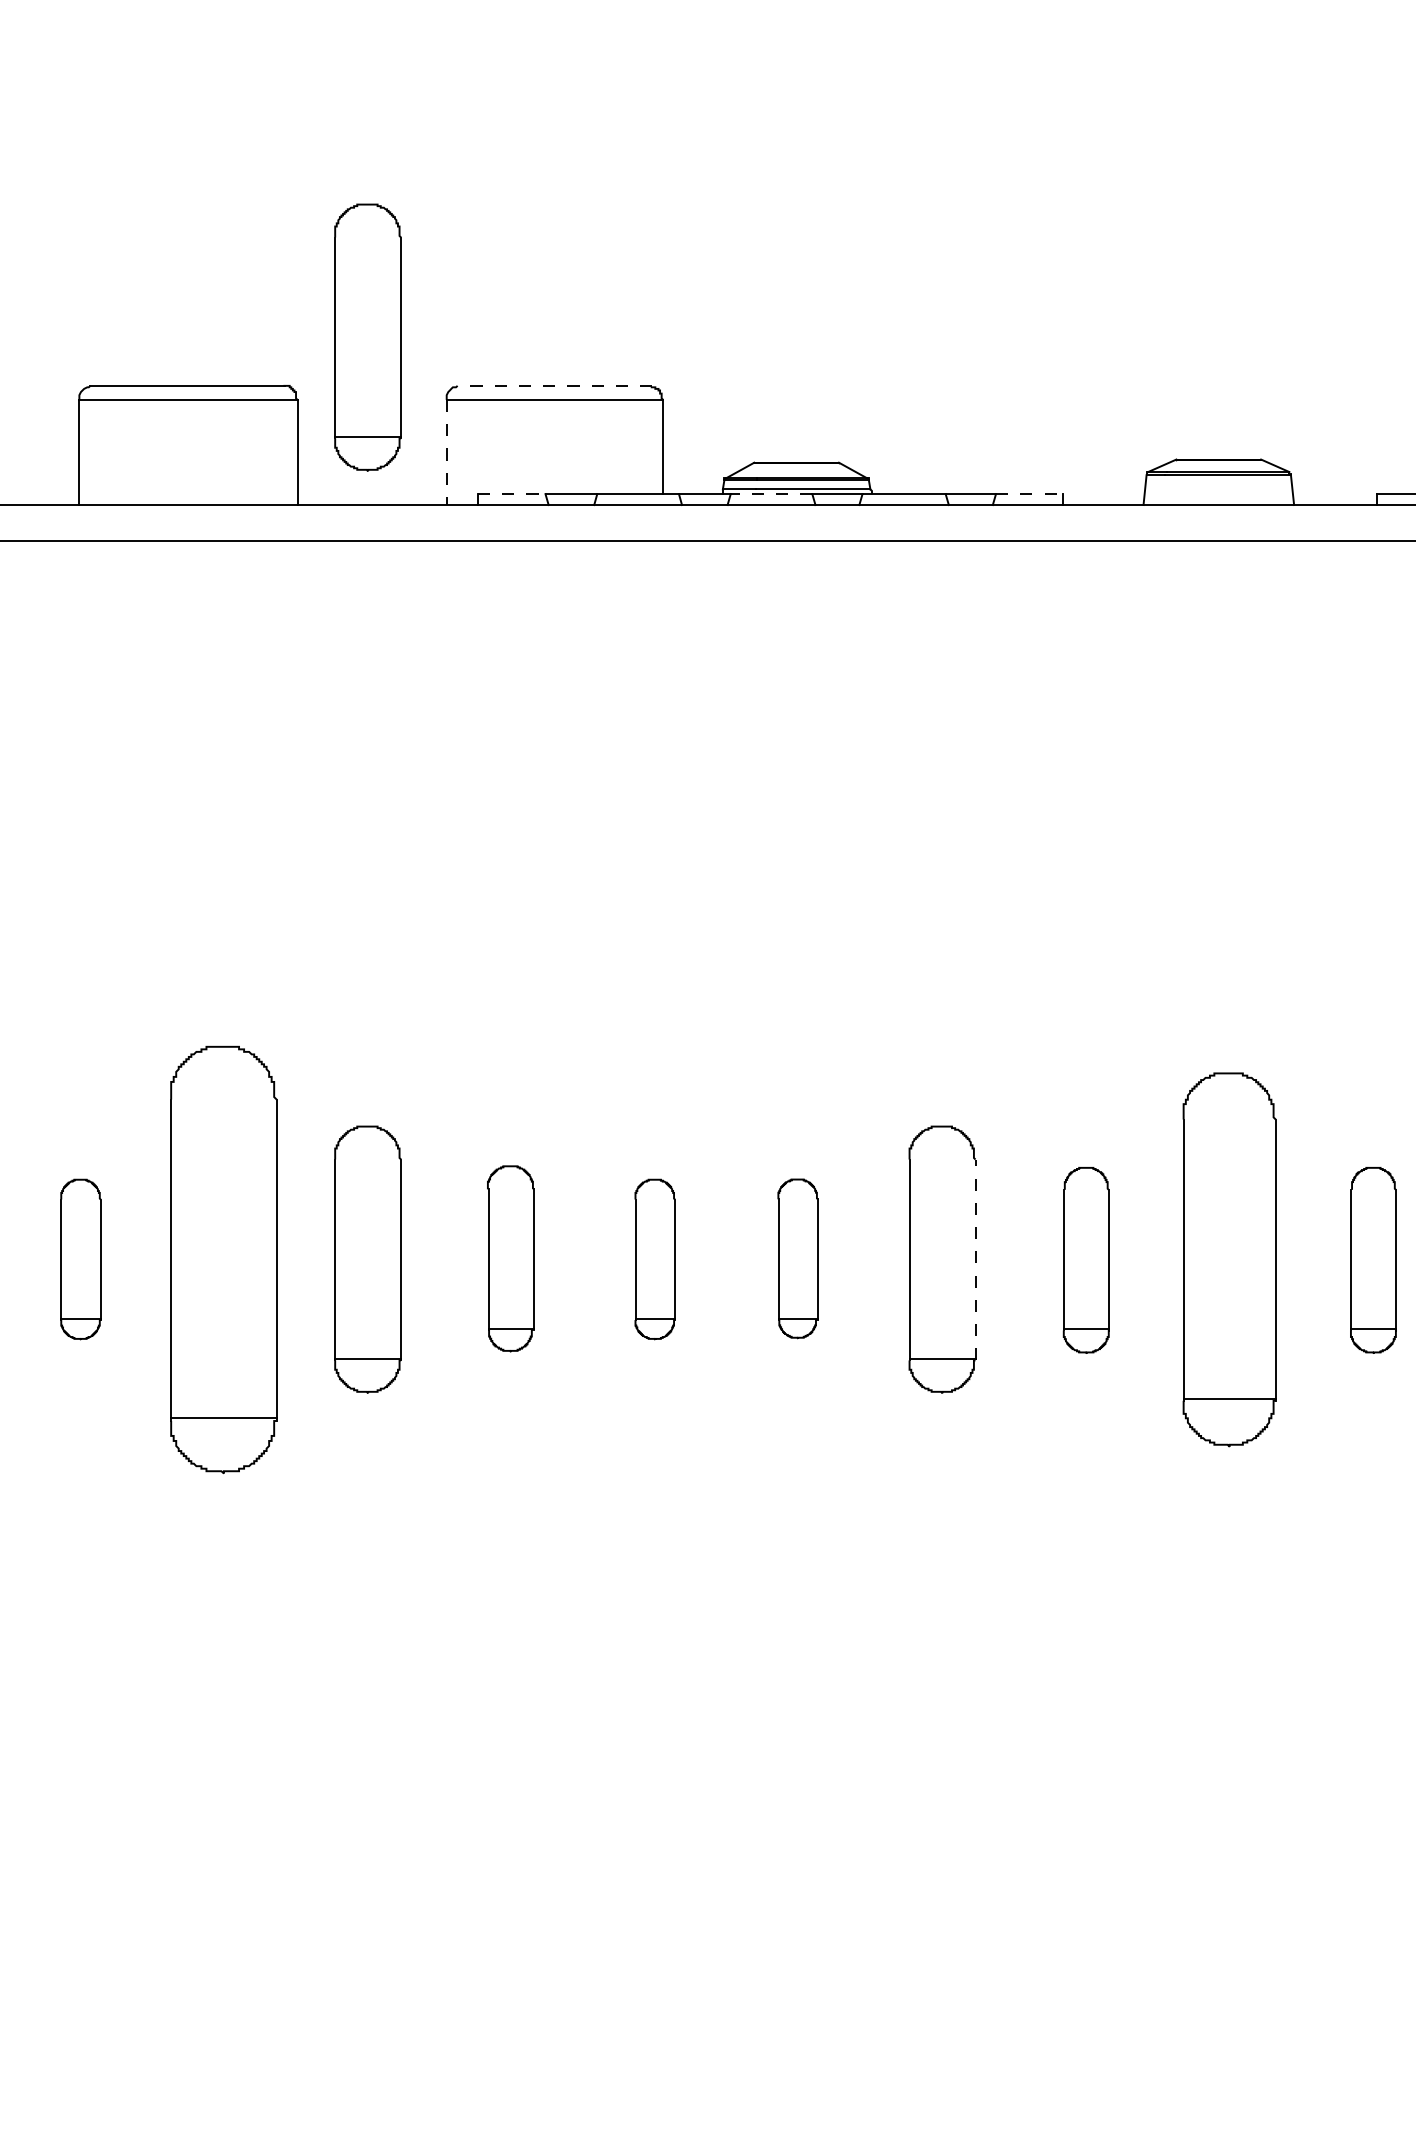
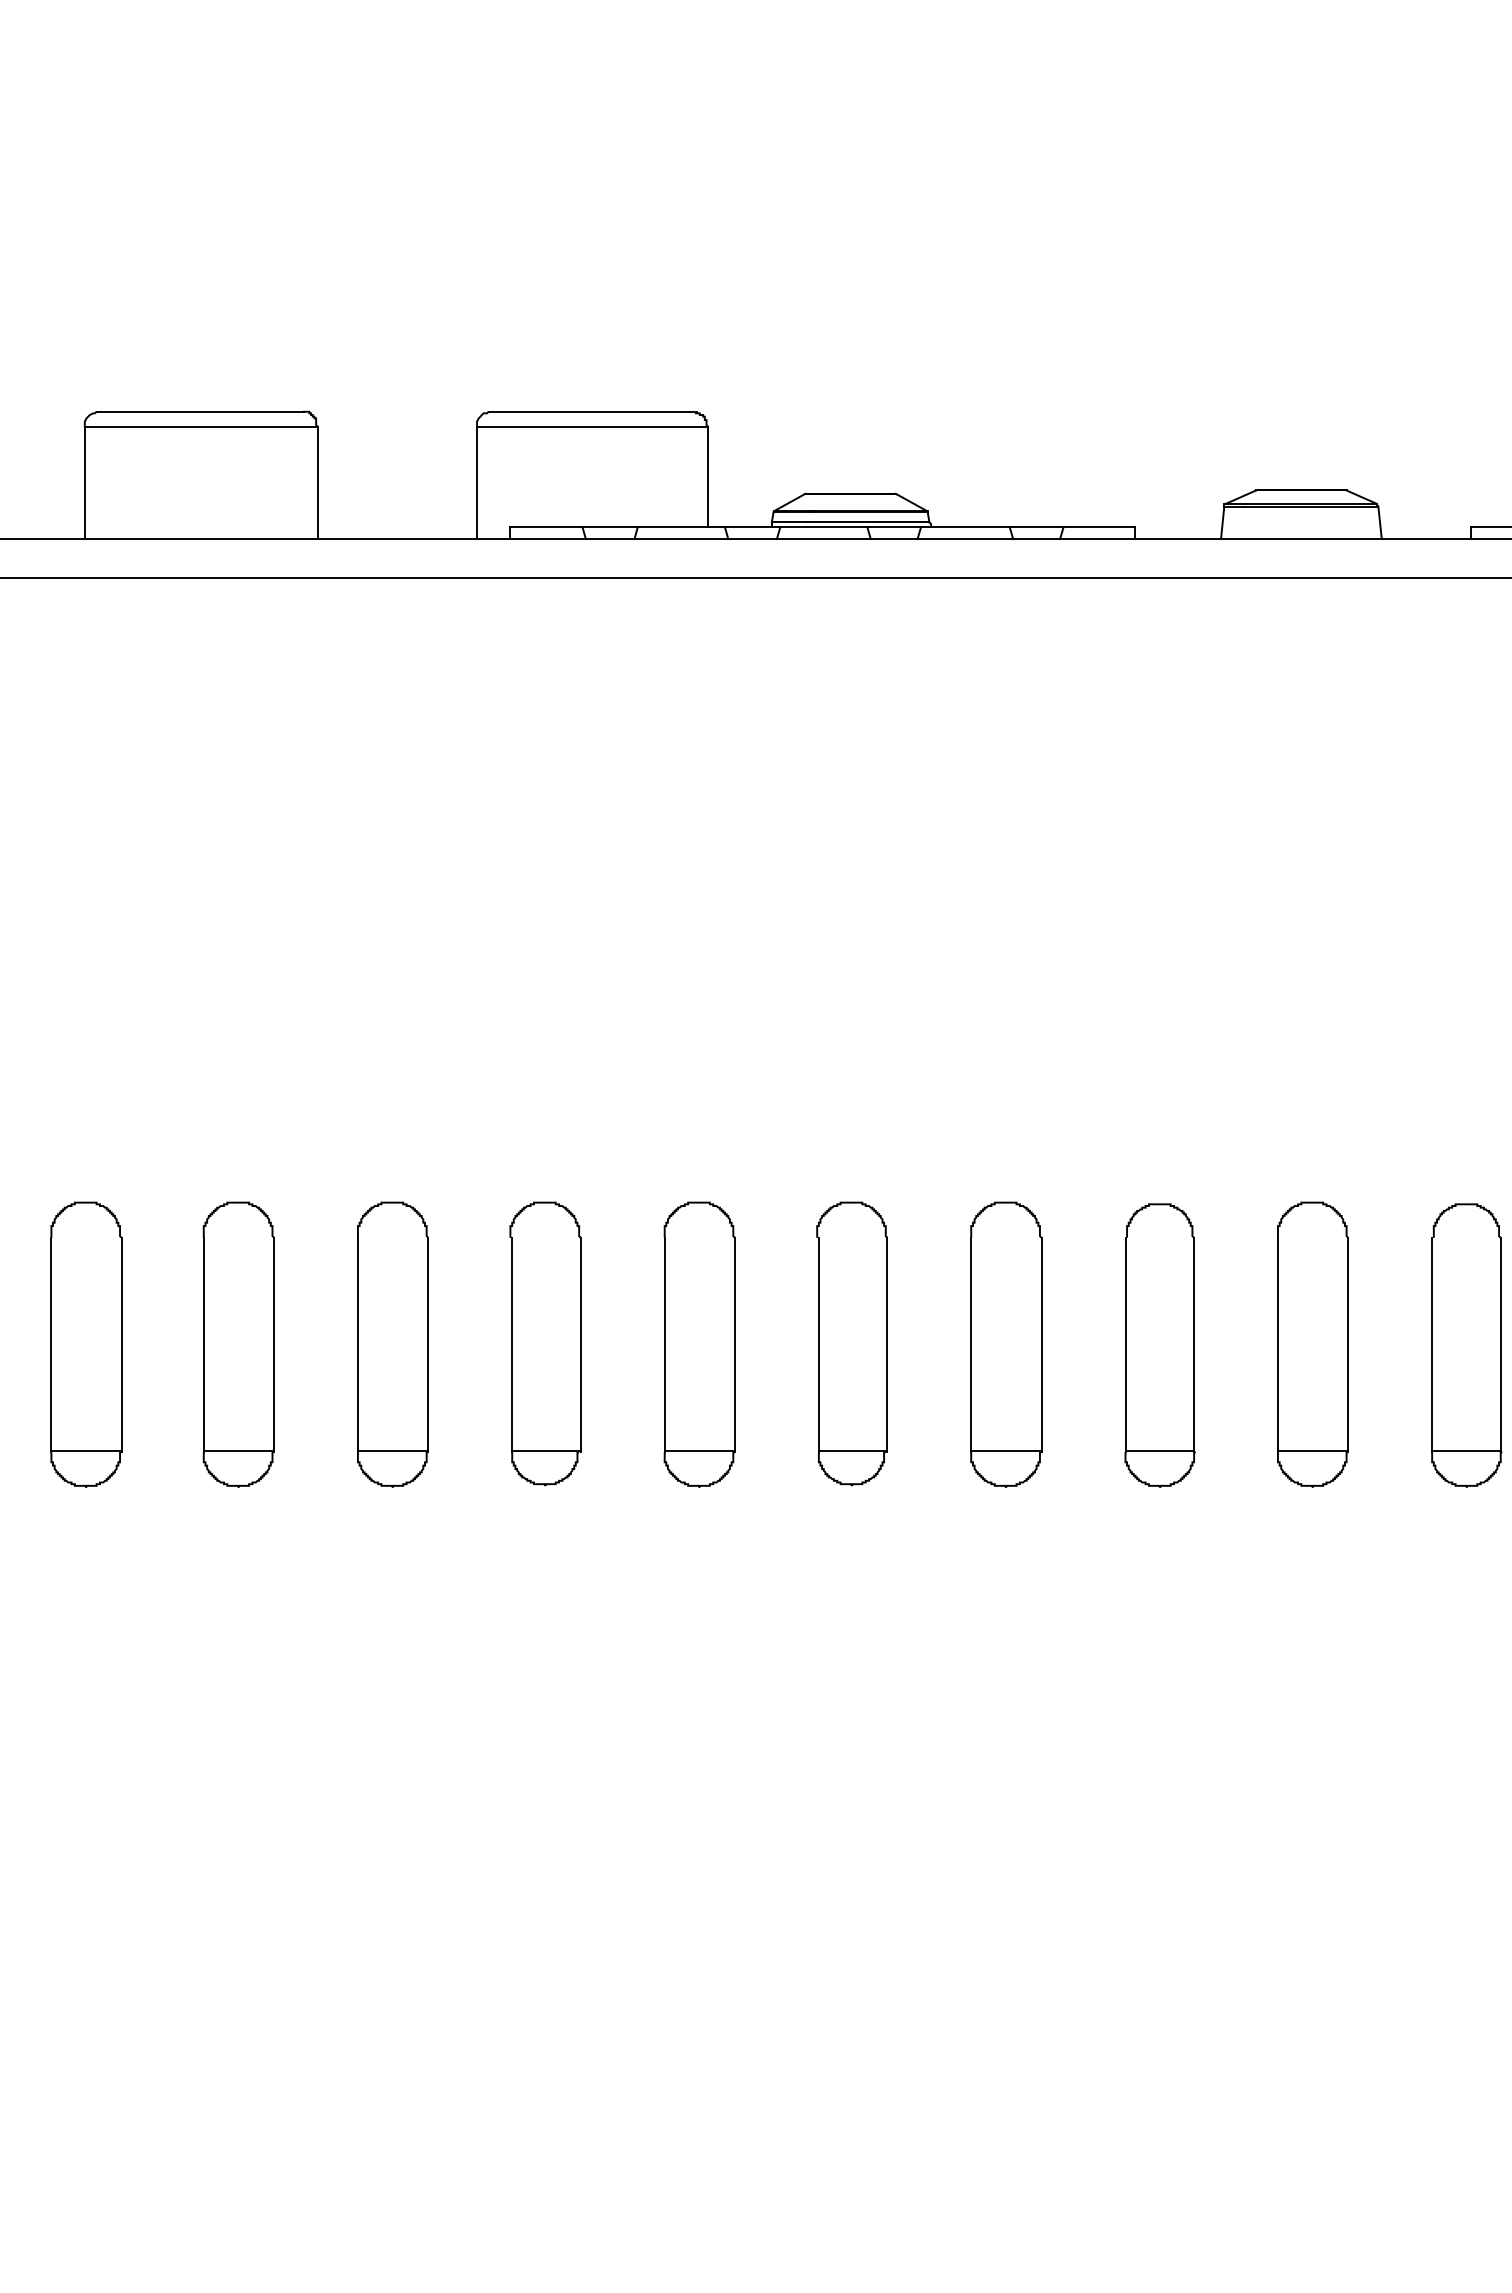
part: (367, 337) -> (392, 360), removed
line: (554, 385) -> (592, 411), dashed -> solid
line: (446, 452) -> (476, 482), dashed -> solid
line: (511, 494) -> (546, 527), dashed -> solid
line: (771, 494) -> (823, 527), dashed -> solid
line: (1029, 494) -> (1099, 527), dashed -> solid
part: (510, 1258) -> (545, 1343), size x1.43
part: (797, 1258) -> (851, 1343), size x1.67
part: (80, 1259) -> (86, 1344), size x1.67
part: (223, 1259) -> (238, 1344), size x0.62
part: (654, 1259) -> (698, 1344), size x1.67
line: (975, 1259) -> (1041, 1344), dashed -> solid
part: (1229, 1259) -> (1312, 1344), size x0.71
part: (1086, 1260) -> (1160, 1345), size x1.43
part: (1373, 1260) -> (1466, 1345), size x1.43

